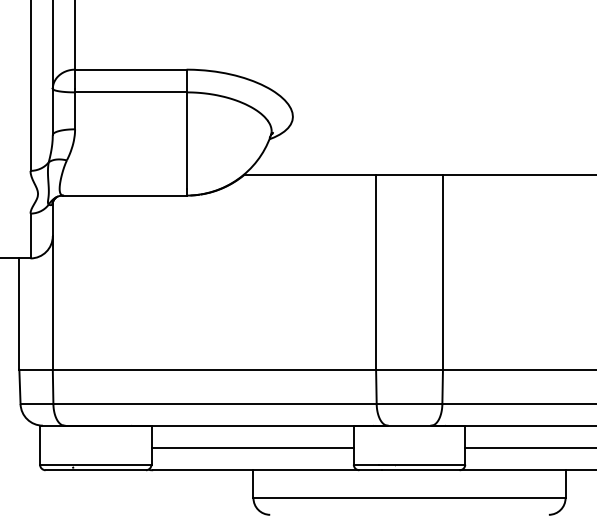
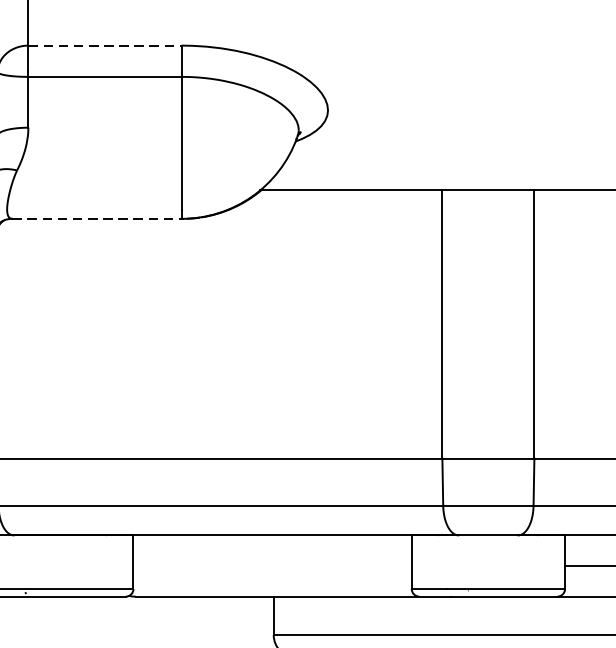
line: (130, 69) -> (104, 45), solid -> dashed
line: (125, 195) -> (97, 218), solid -> dashed
line: (252, 447) -> (272, 565), removed

